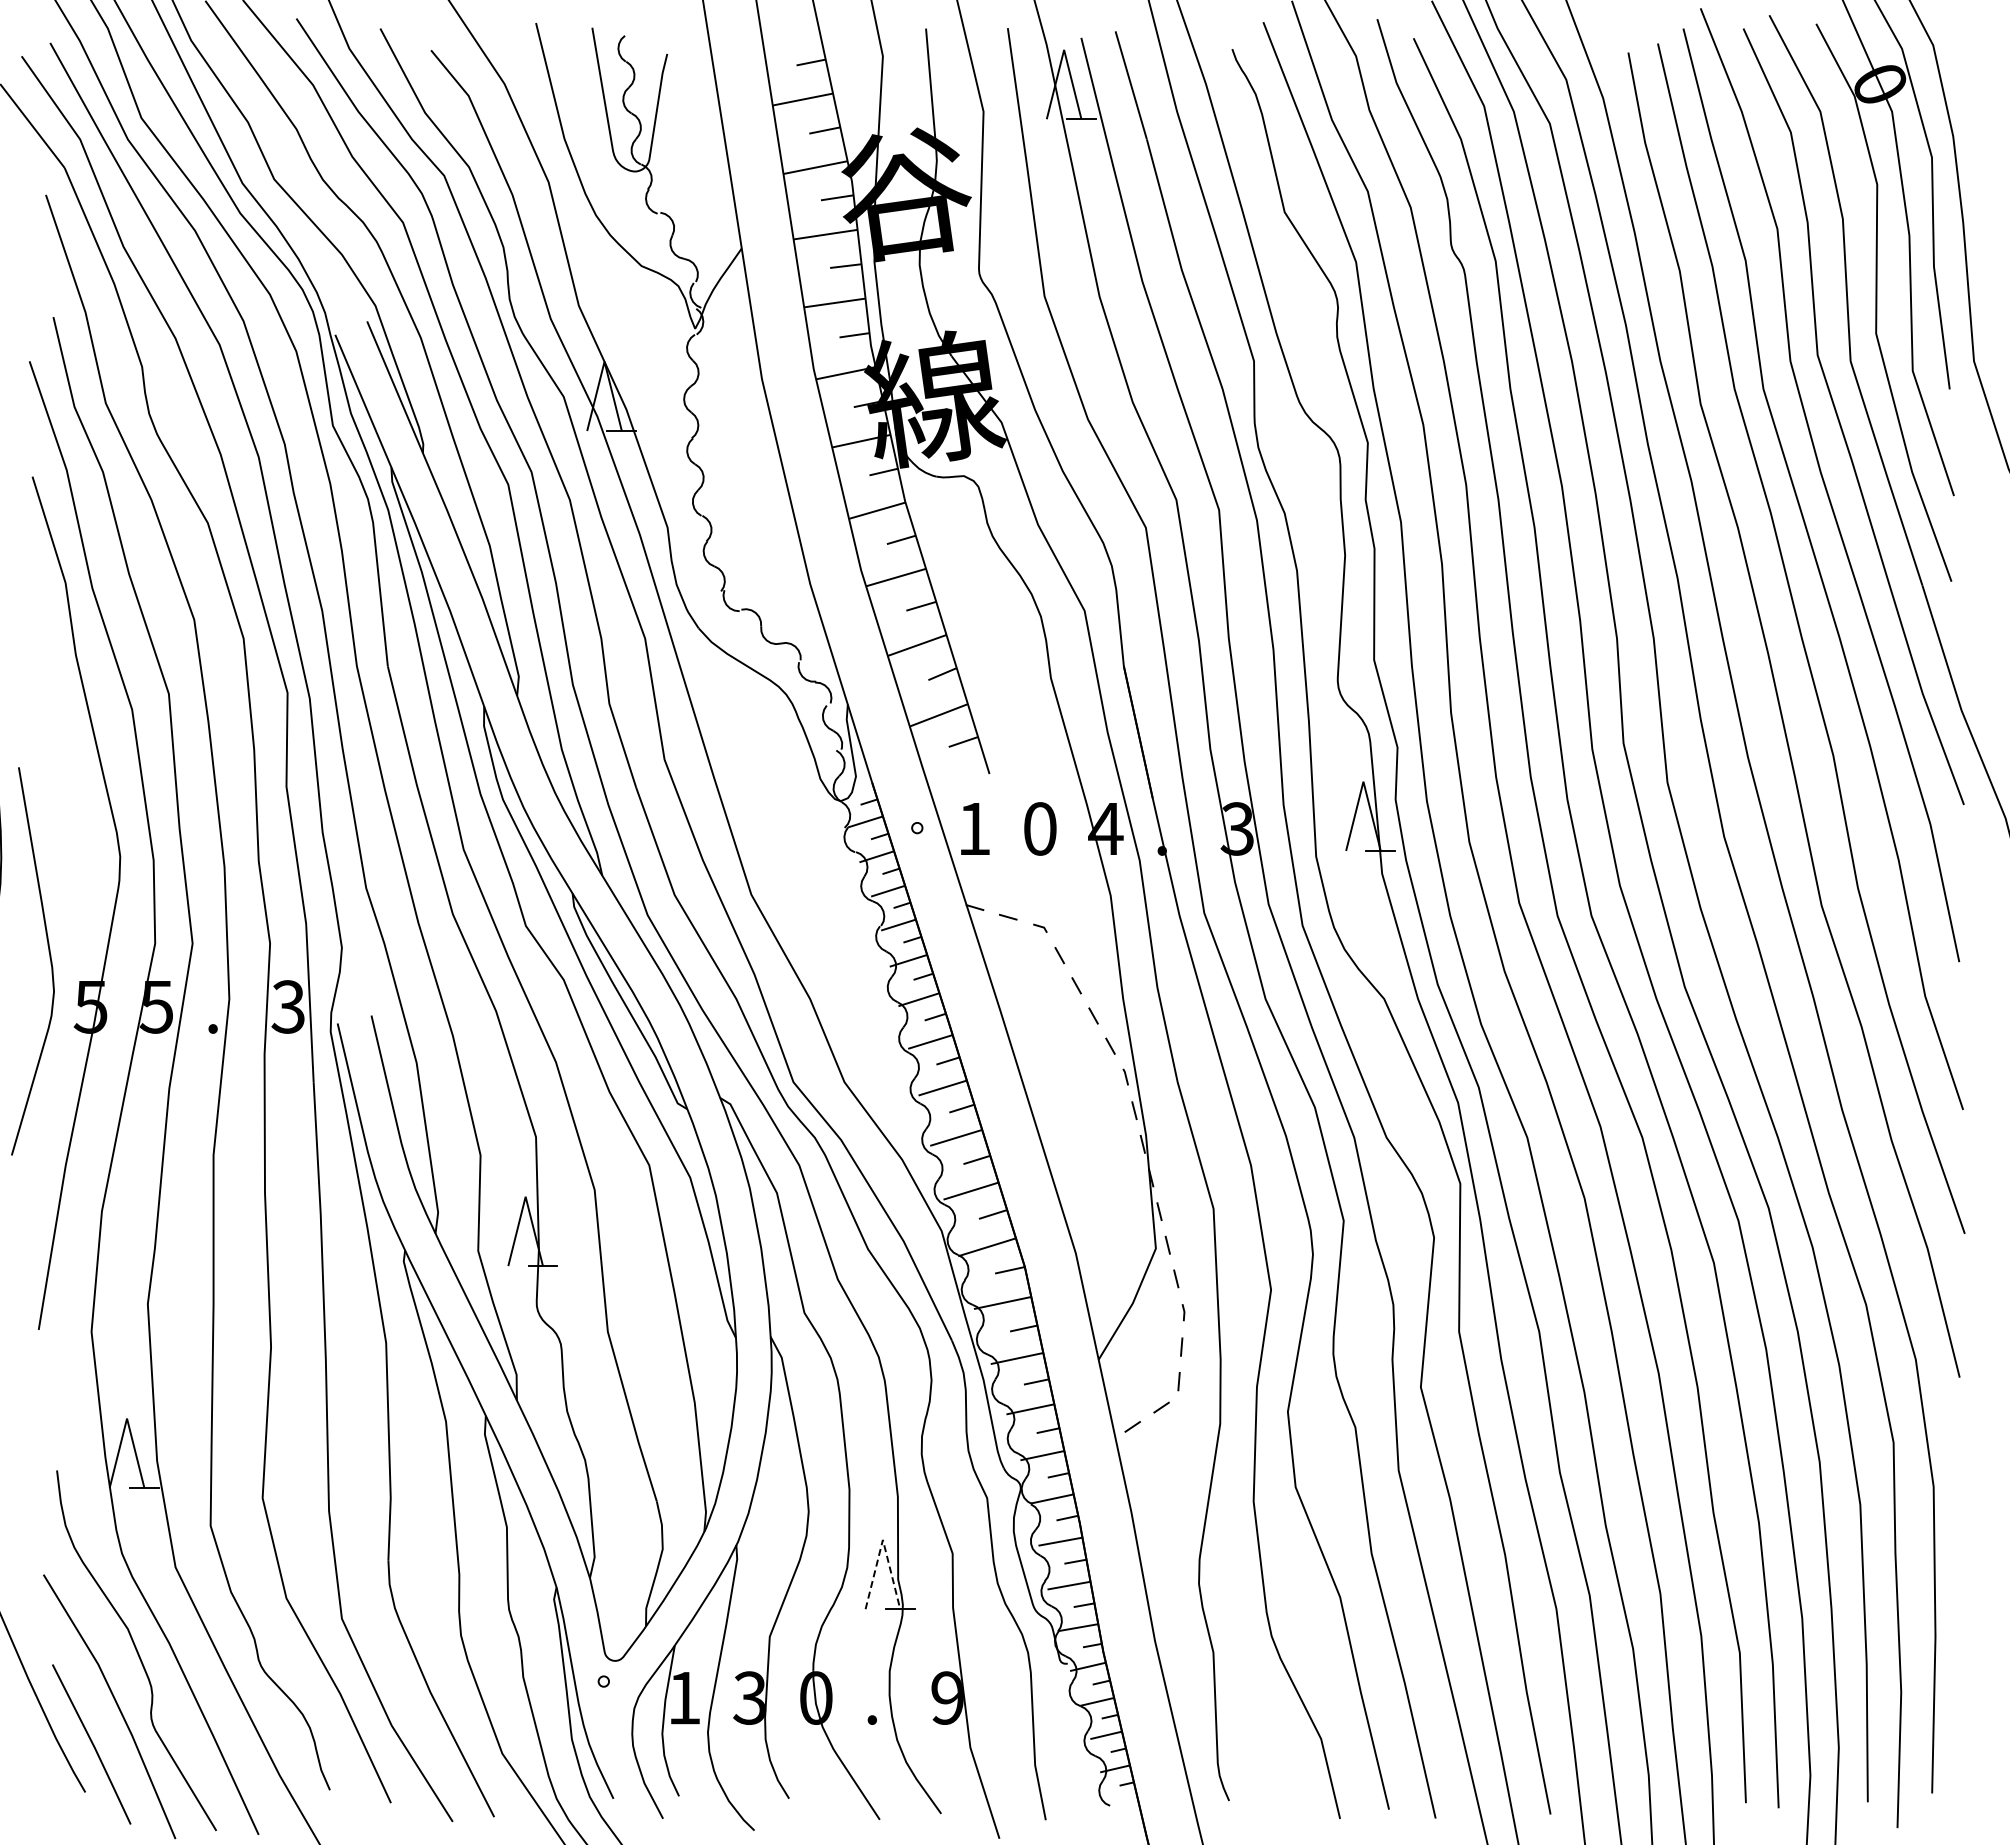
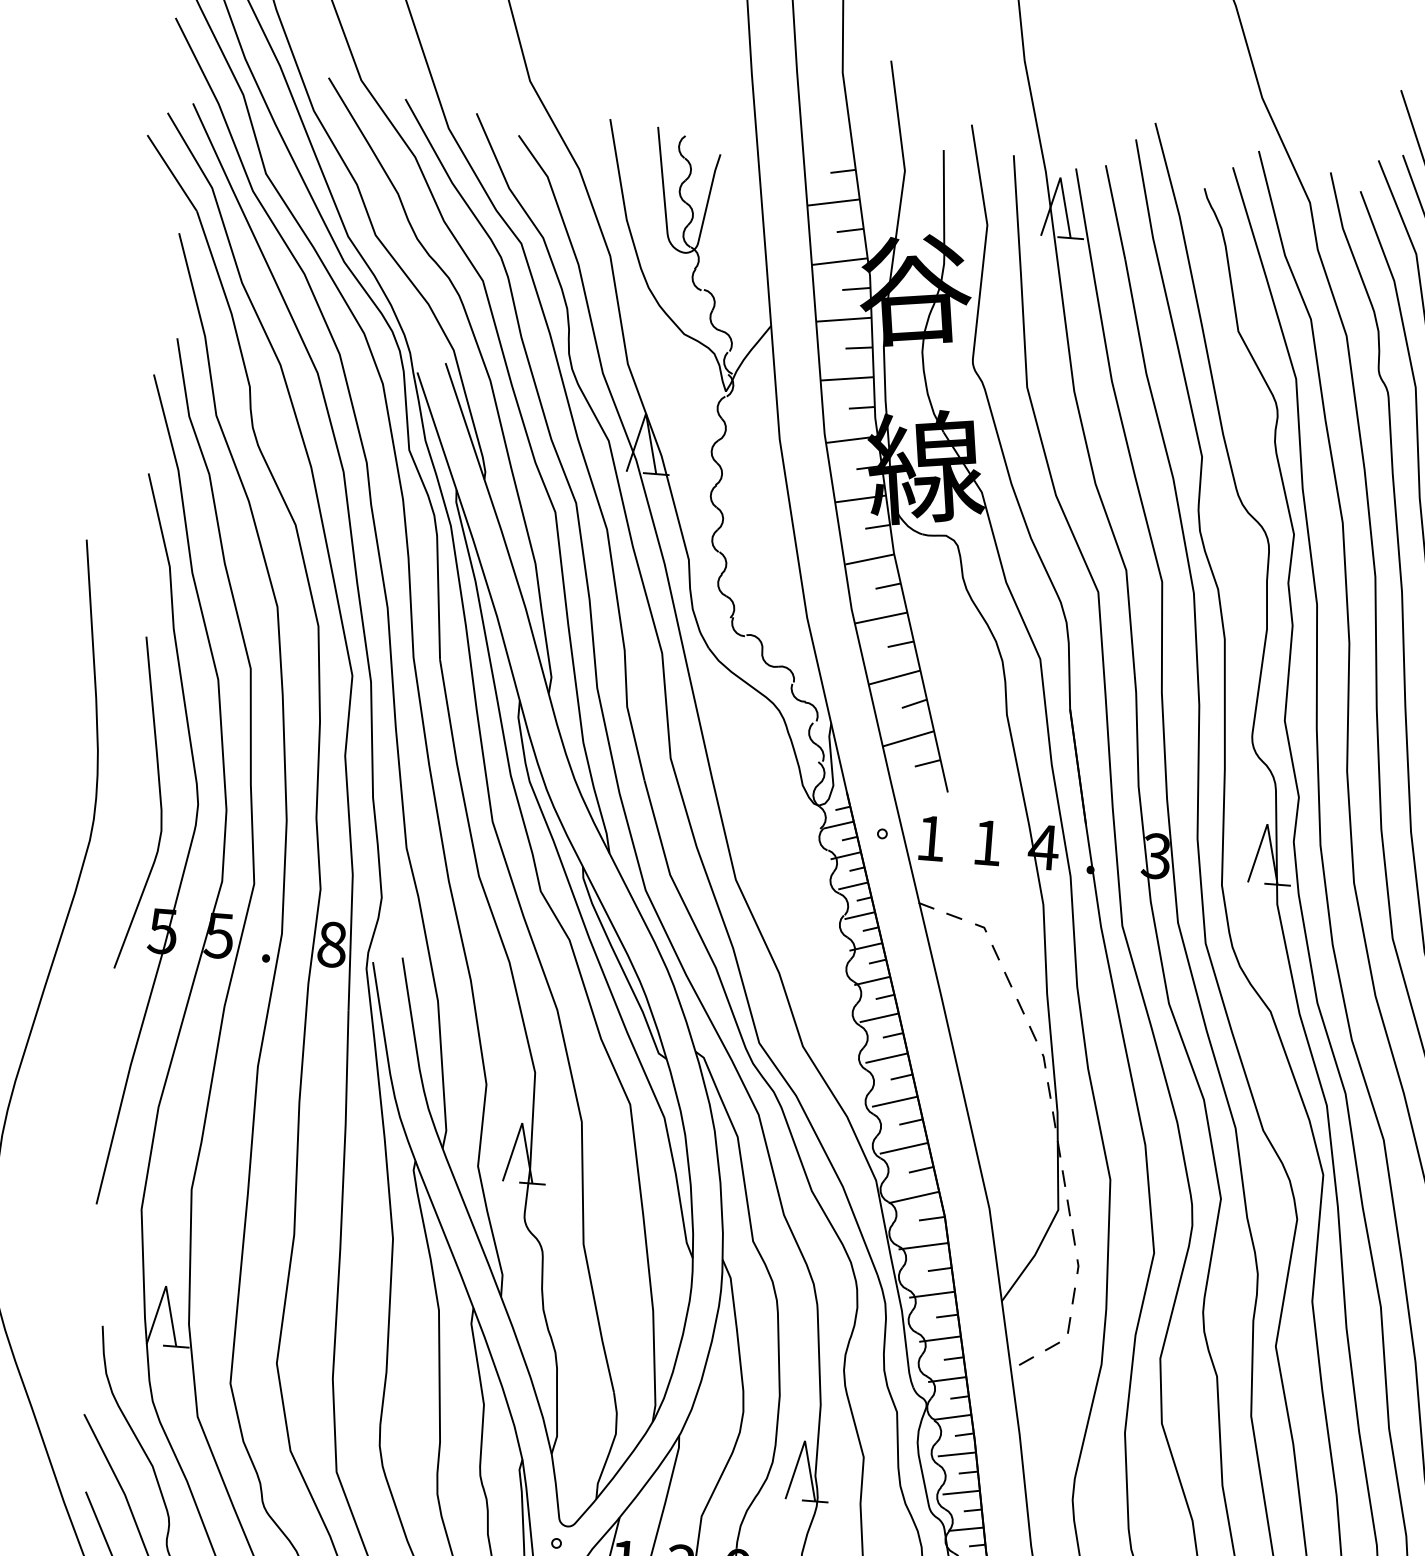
text: (1040, 828) -> (987, 842), 0 -> 1
curve: (49, 958) -> (159, 802), moved
text: (288, 1006) -> (332, 944), 3 -> 8
line: (882, 1539) -> (804, 1440), dashed -> solid

